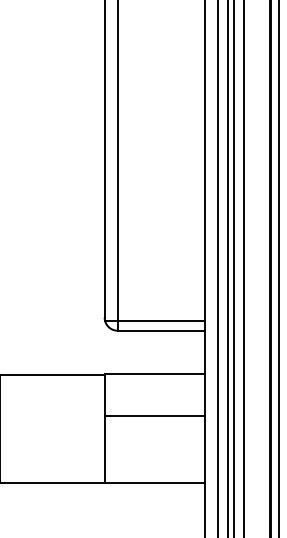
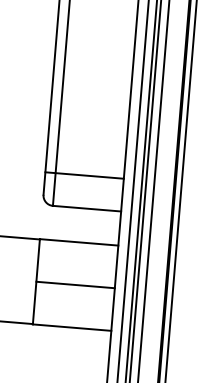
line: (154, 320) -> (84, 175), moved
line: (154, 415) -> (75, 284), moved

